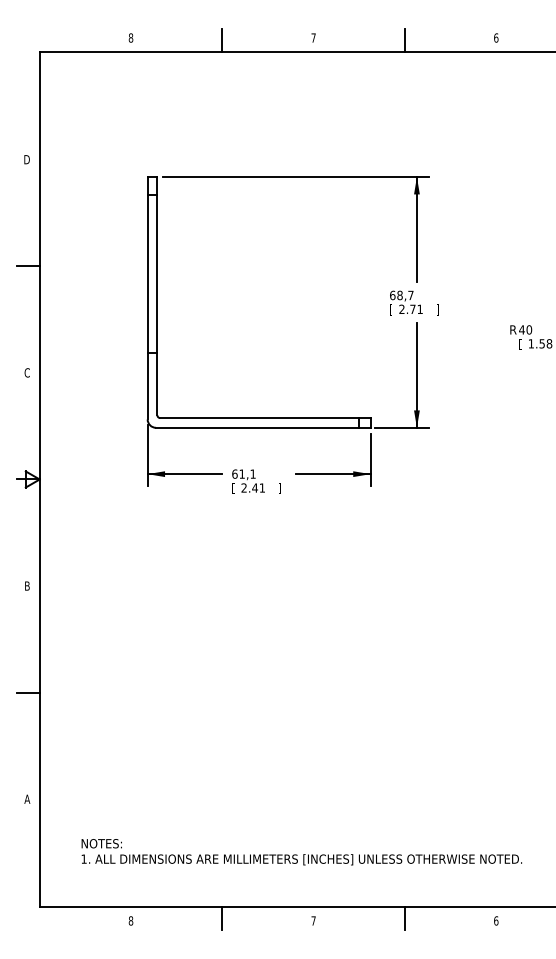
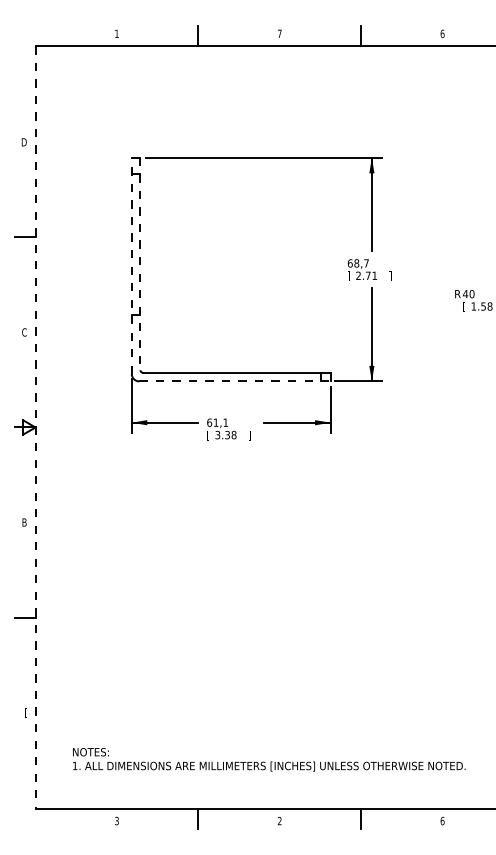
text: (130, 37) -> (116, 33), 8 -> 1
line: (157, 296) -> (140, 264), solid -> dashed
line: (147, 297) -> (131, 265), solid -> dashed
text: (391, 309) -> (349, 275), [ -> ]
line: (263, 427) -> (235, 381), solid -> dashed
line: (39, 479) -> (35, 427), solid -> dashed
text: (253, 487) -> (226, 434), 2.41 -> 3.38
text: (27, 799) -> (24, 712), A -> [
text: (130, 920) -> (116, 820), 8 -> 3
text: (313, 920) -> (279, 820), 7 -> 2

